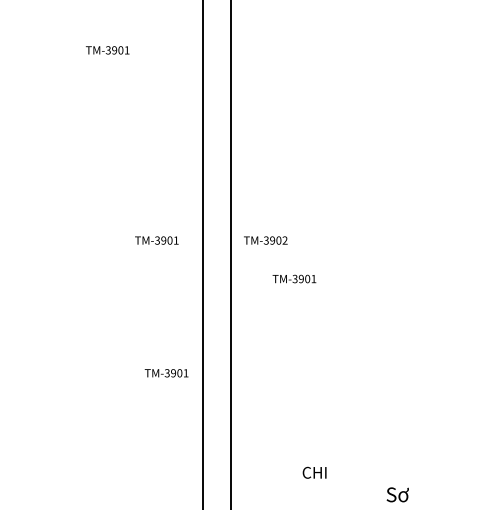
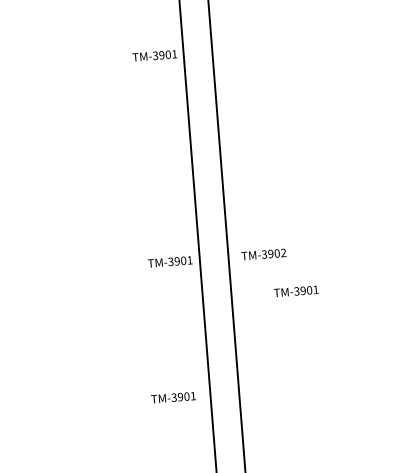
text: (107, 50) -> (154, 55), moved
text: (156, 240) -> (169, 261), moved

